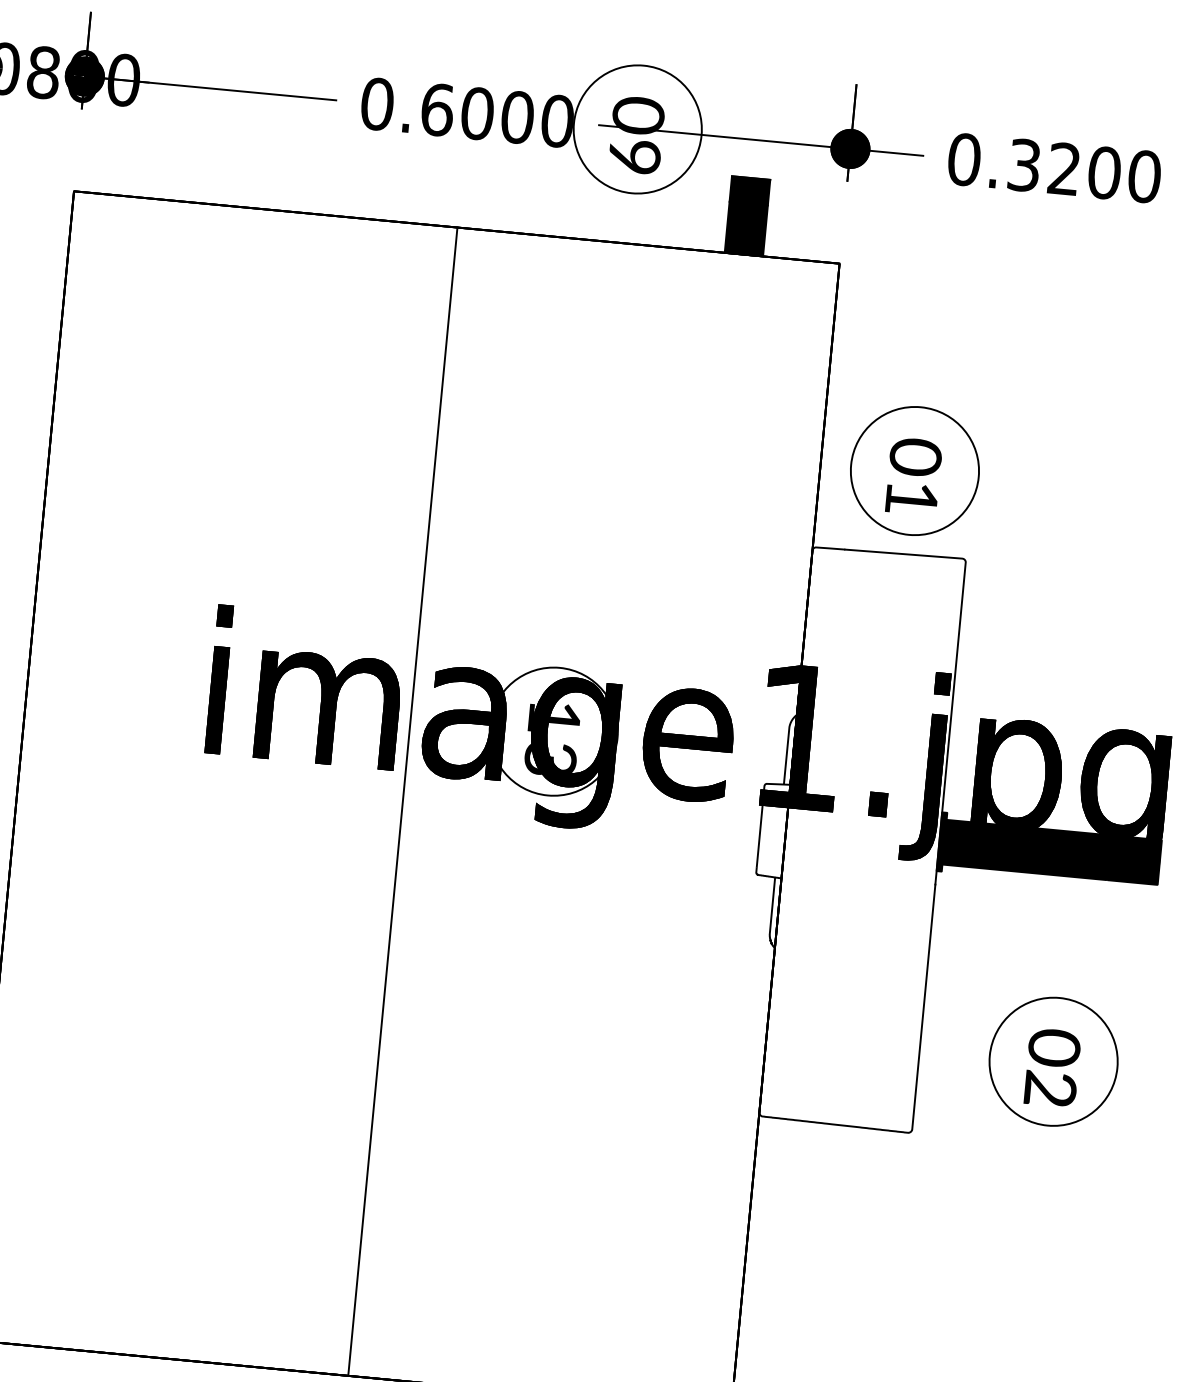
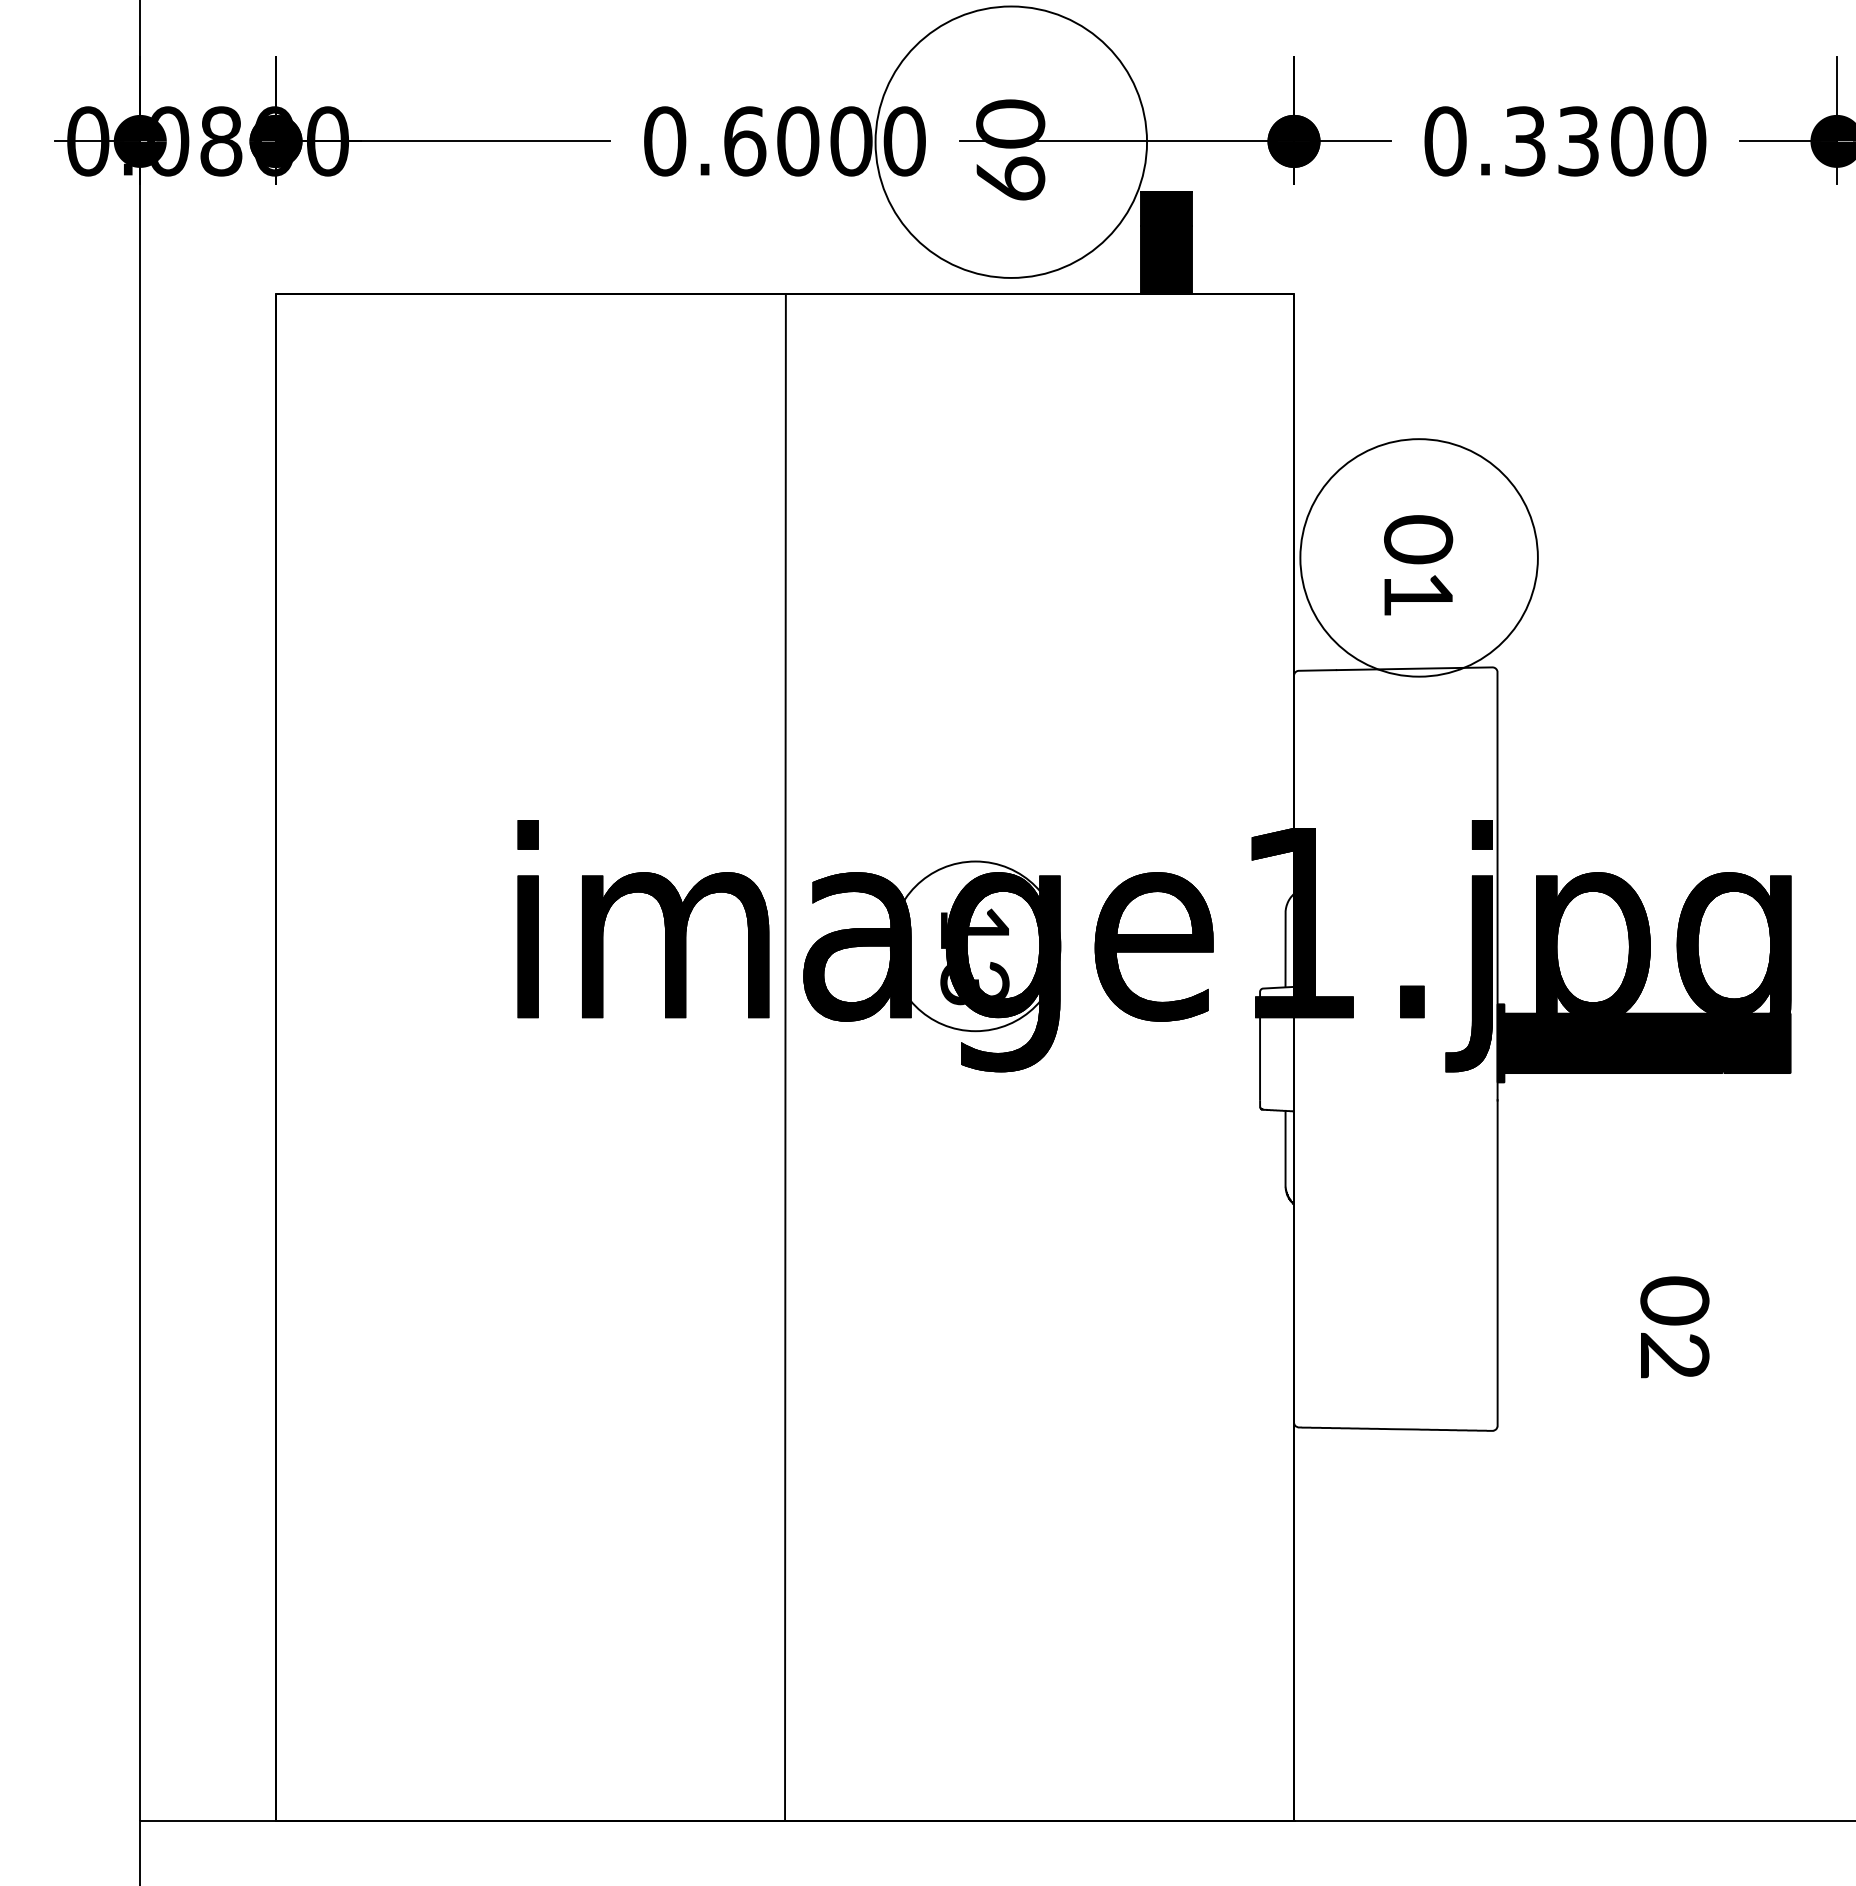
circle: (637, 129) -> (1011, 142), size x1.6
text: (1064, 169) -> (1578, 141), 0.3200 -> 0.3300
circle: (914, 470) -> (1418, 557), size x1.4
circle: (1053, 1061) -> (1675, 1318), removed

